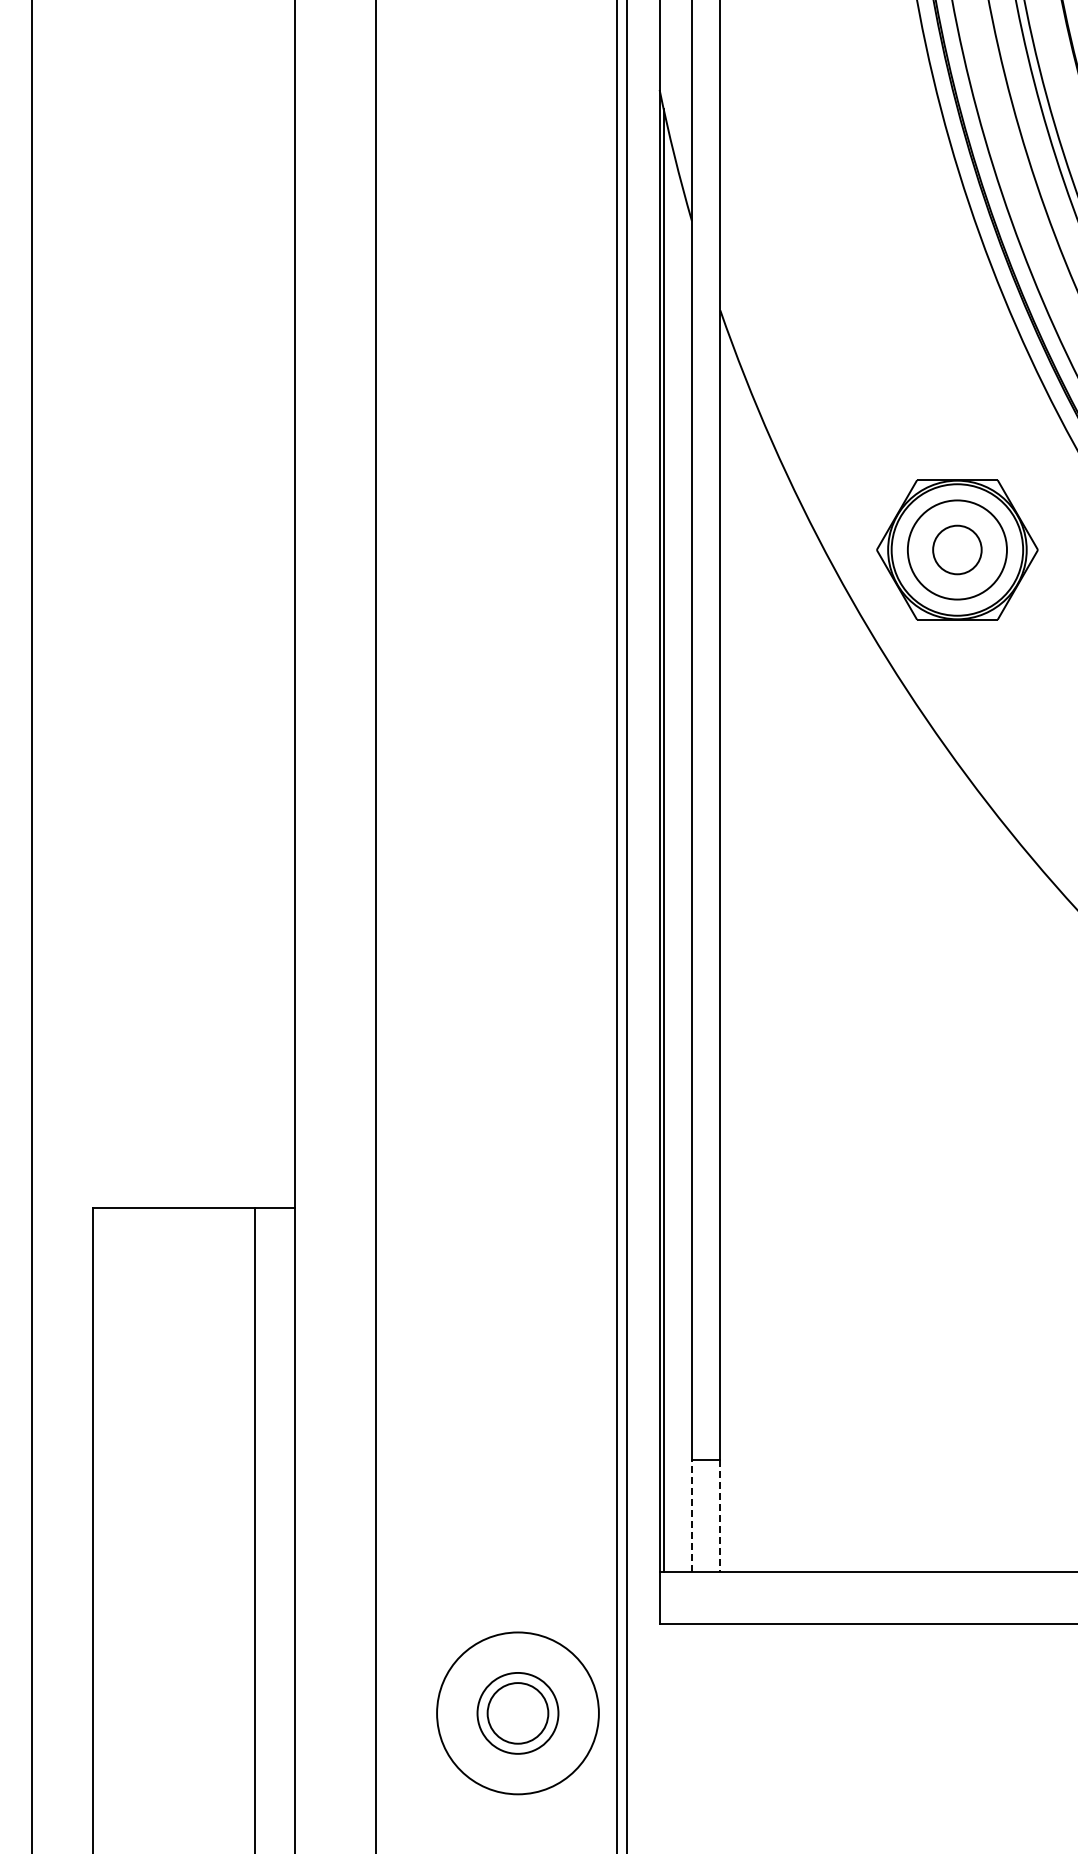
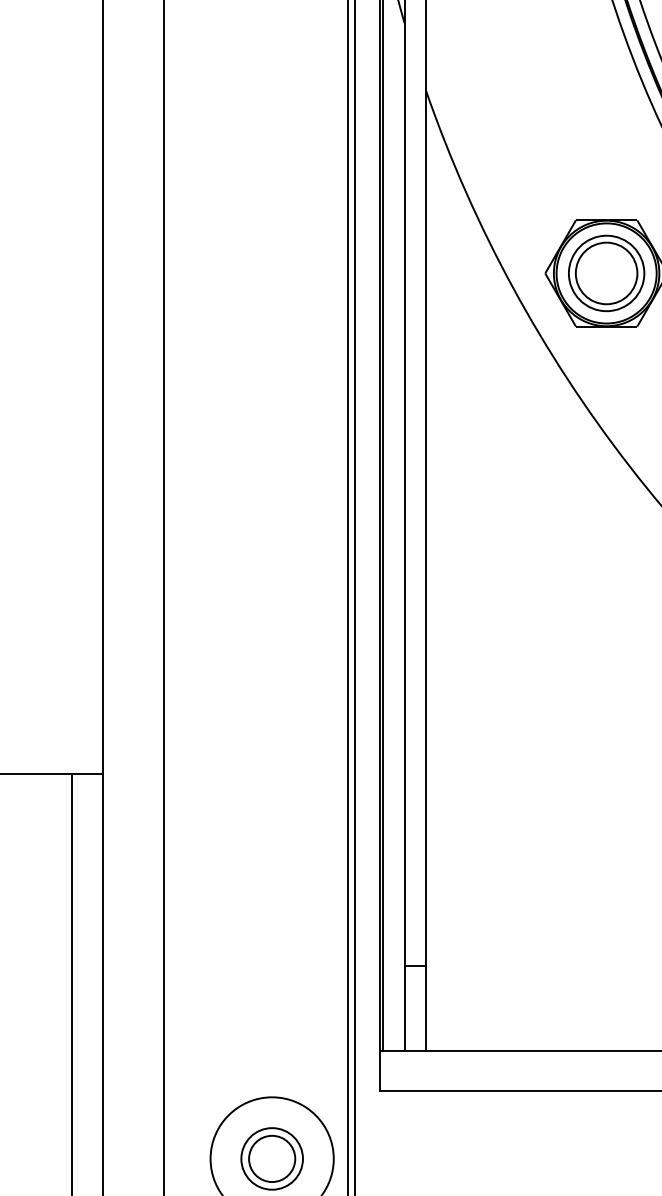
circle: (956, 549) -> (605, 273), size x1.67
line: (692, 1516) -> (404, 1009), dashed -> solid
line: (720, 1516) -> (426, 1009), dashed -> solid

